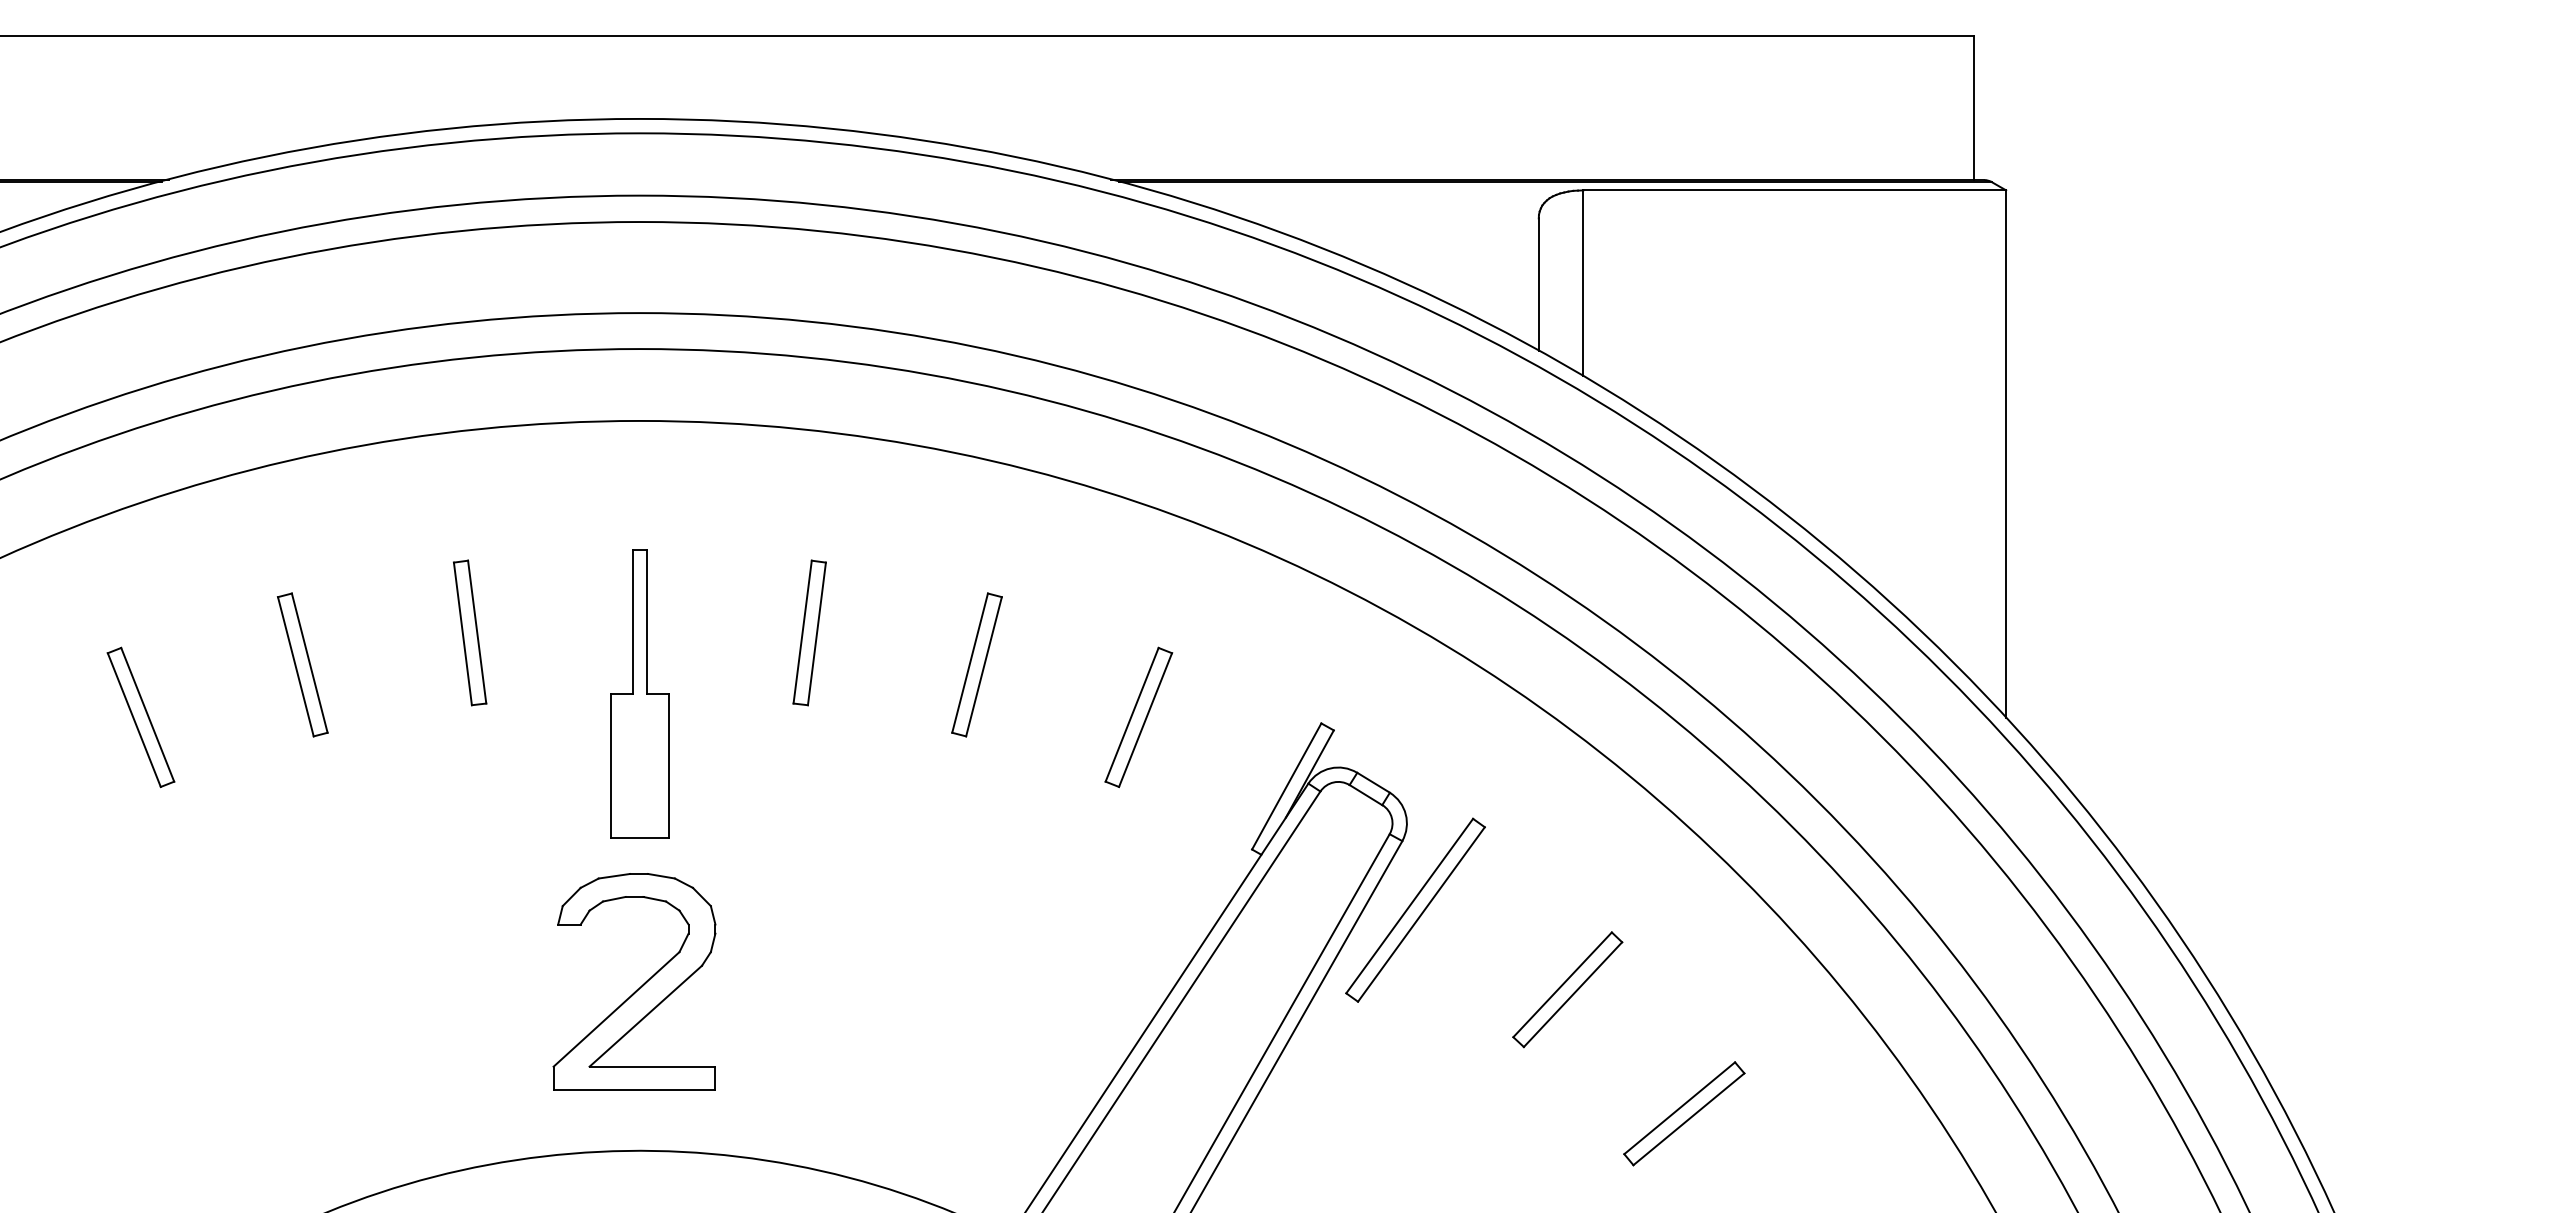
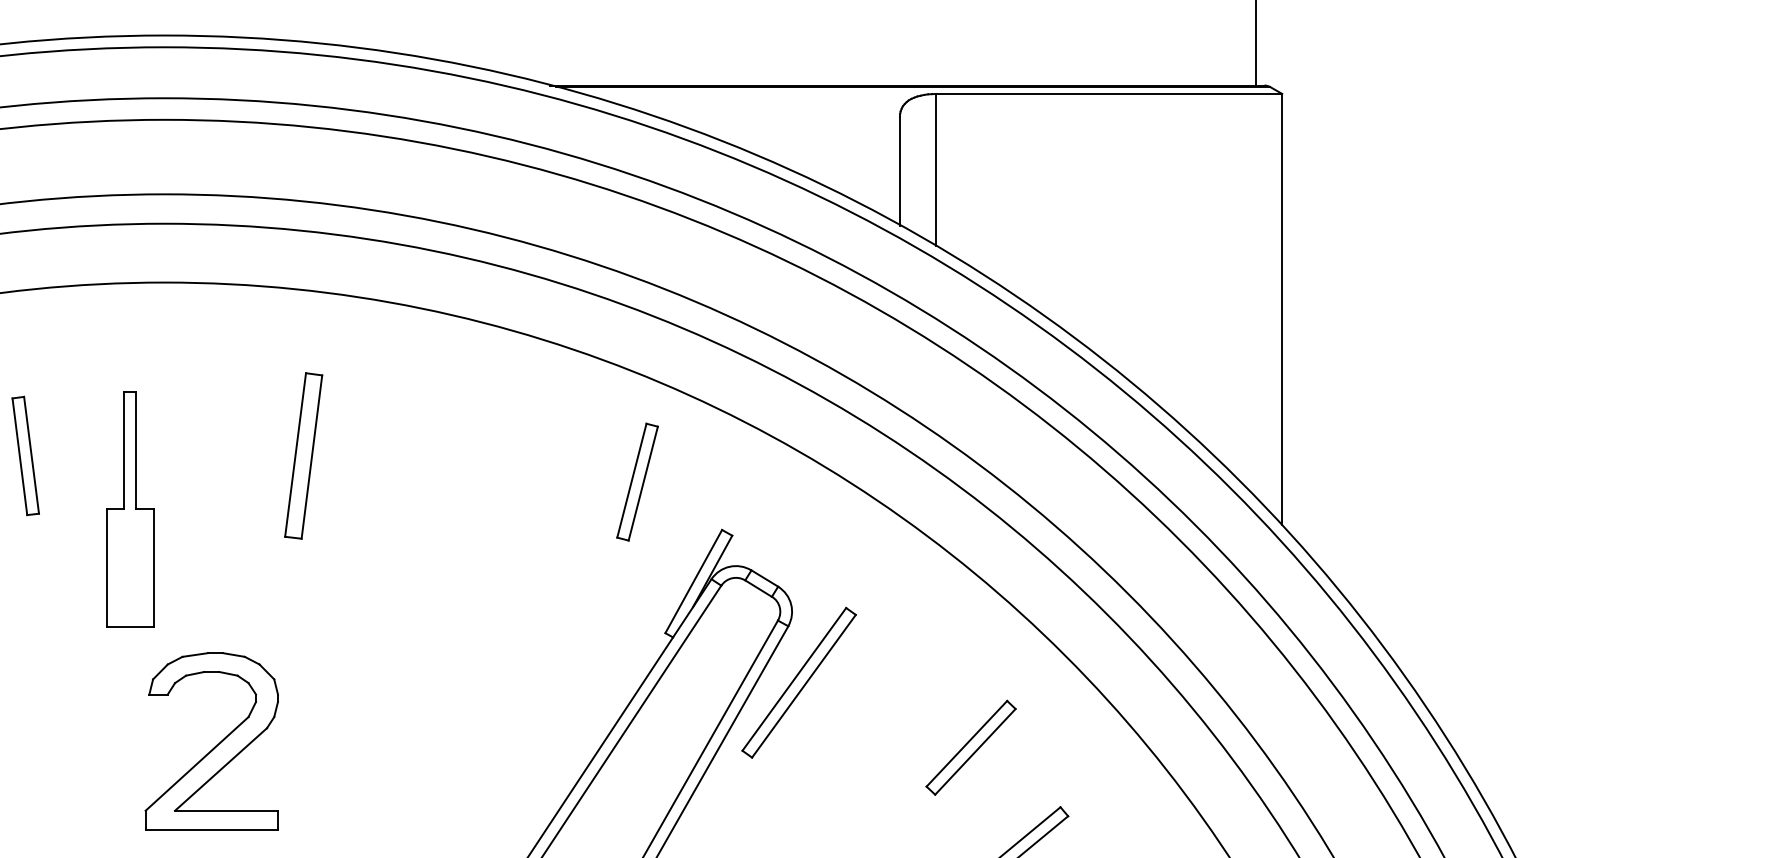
part: (809, 632) -> (303, 455), size x1.4
part: (976, 664) -> (637, 481), moved
part: (639, 693) -> (129, 508), moved
part: (1138, 717) -> (572, 525), removed
part: (640, 986) -> (216, 745), moved
part: (1567, 989) -> (970, 747), moved

